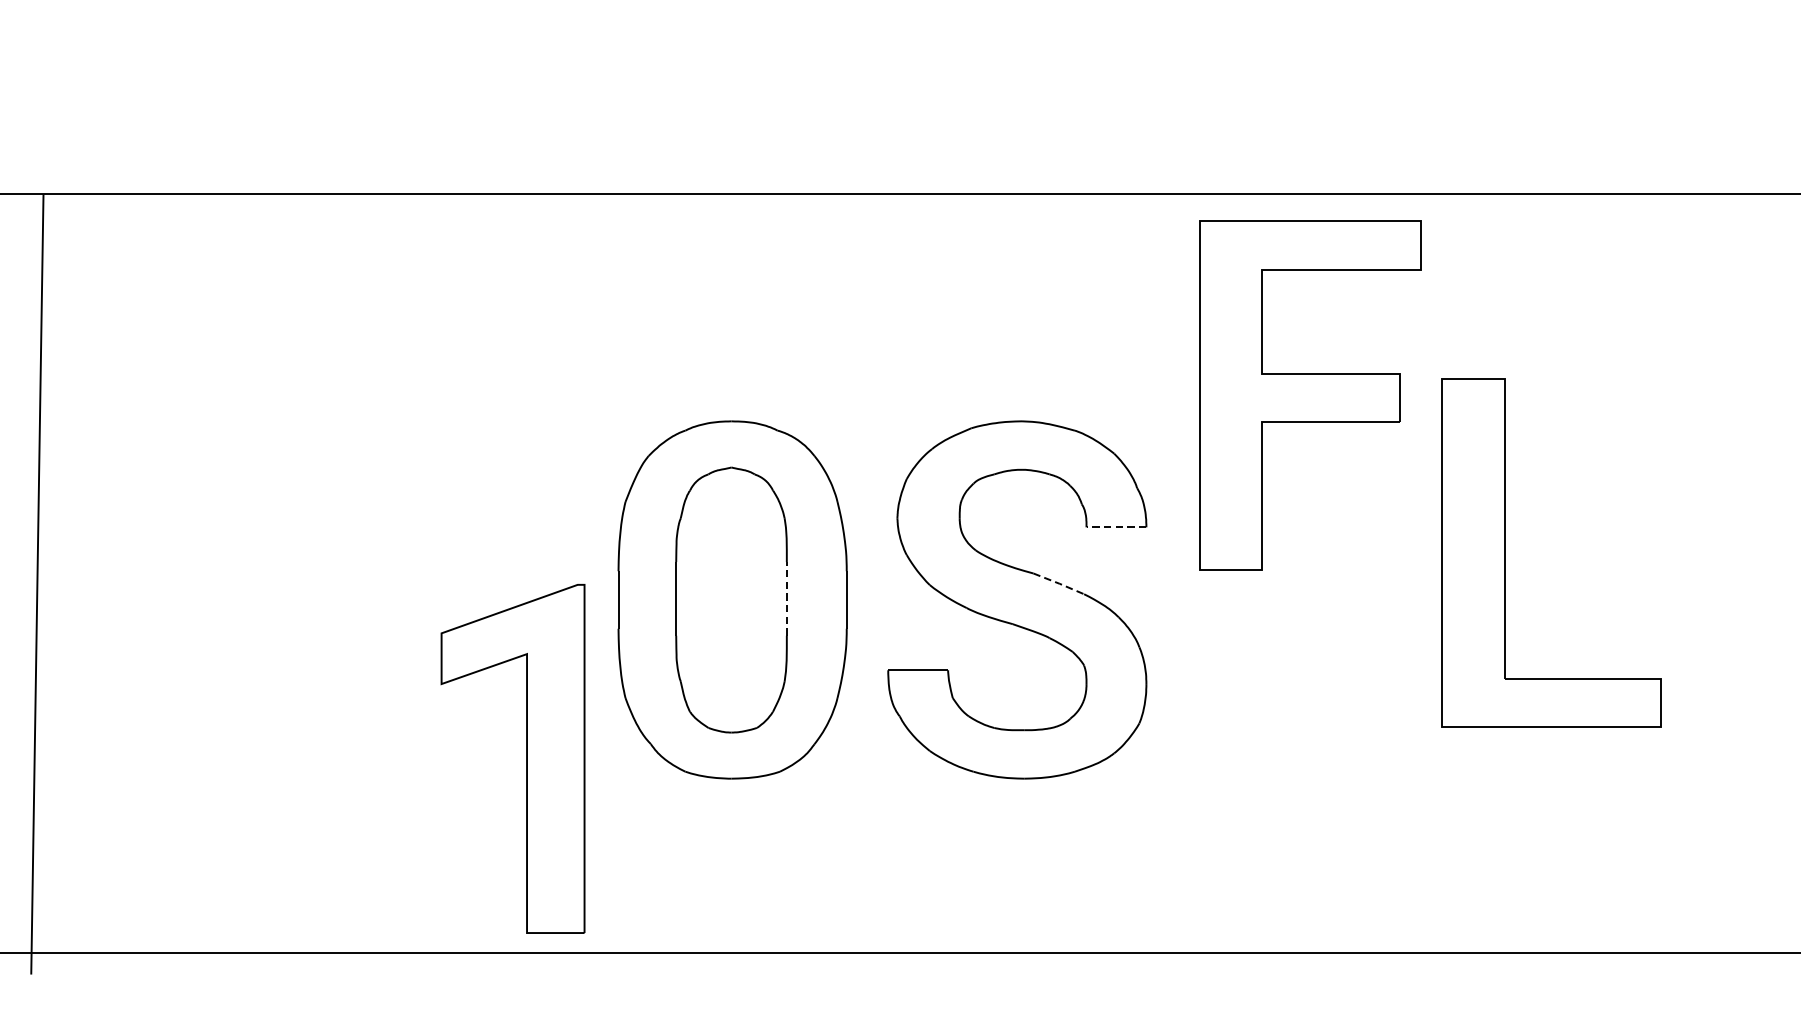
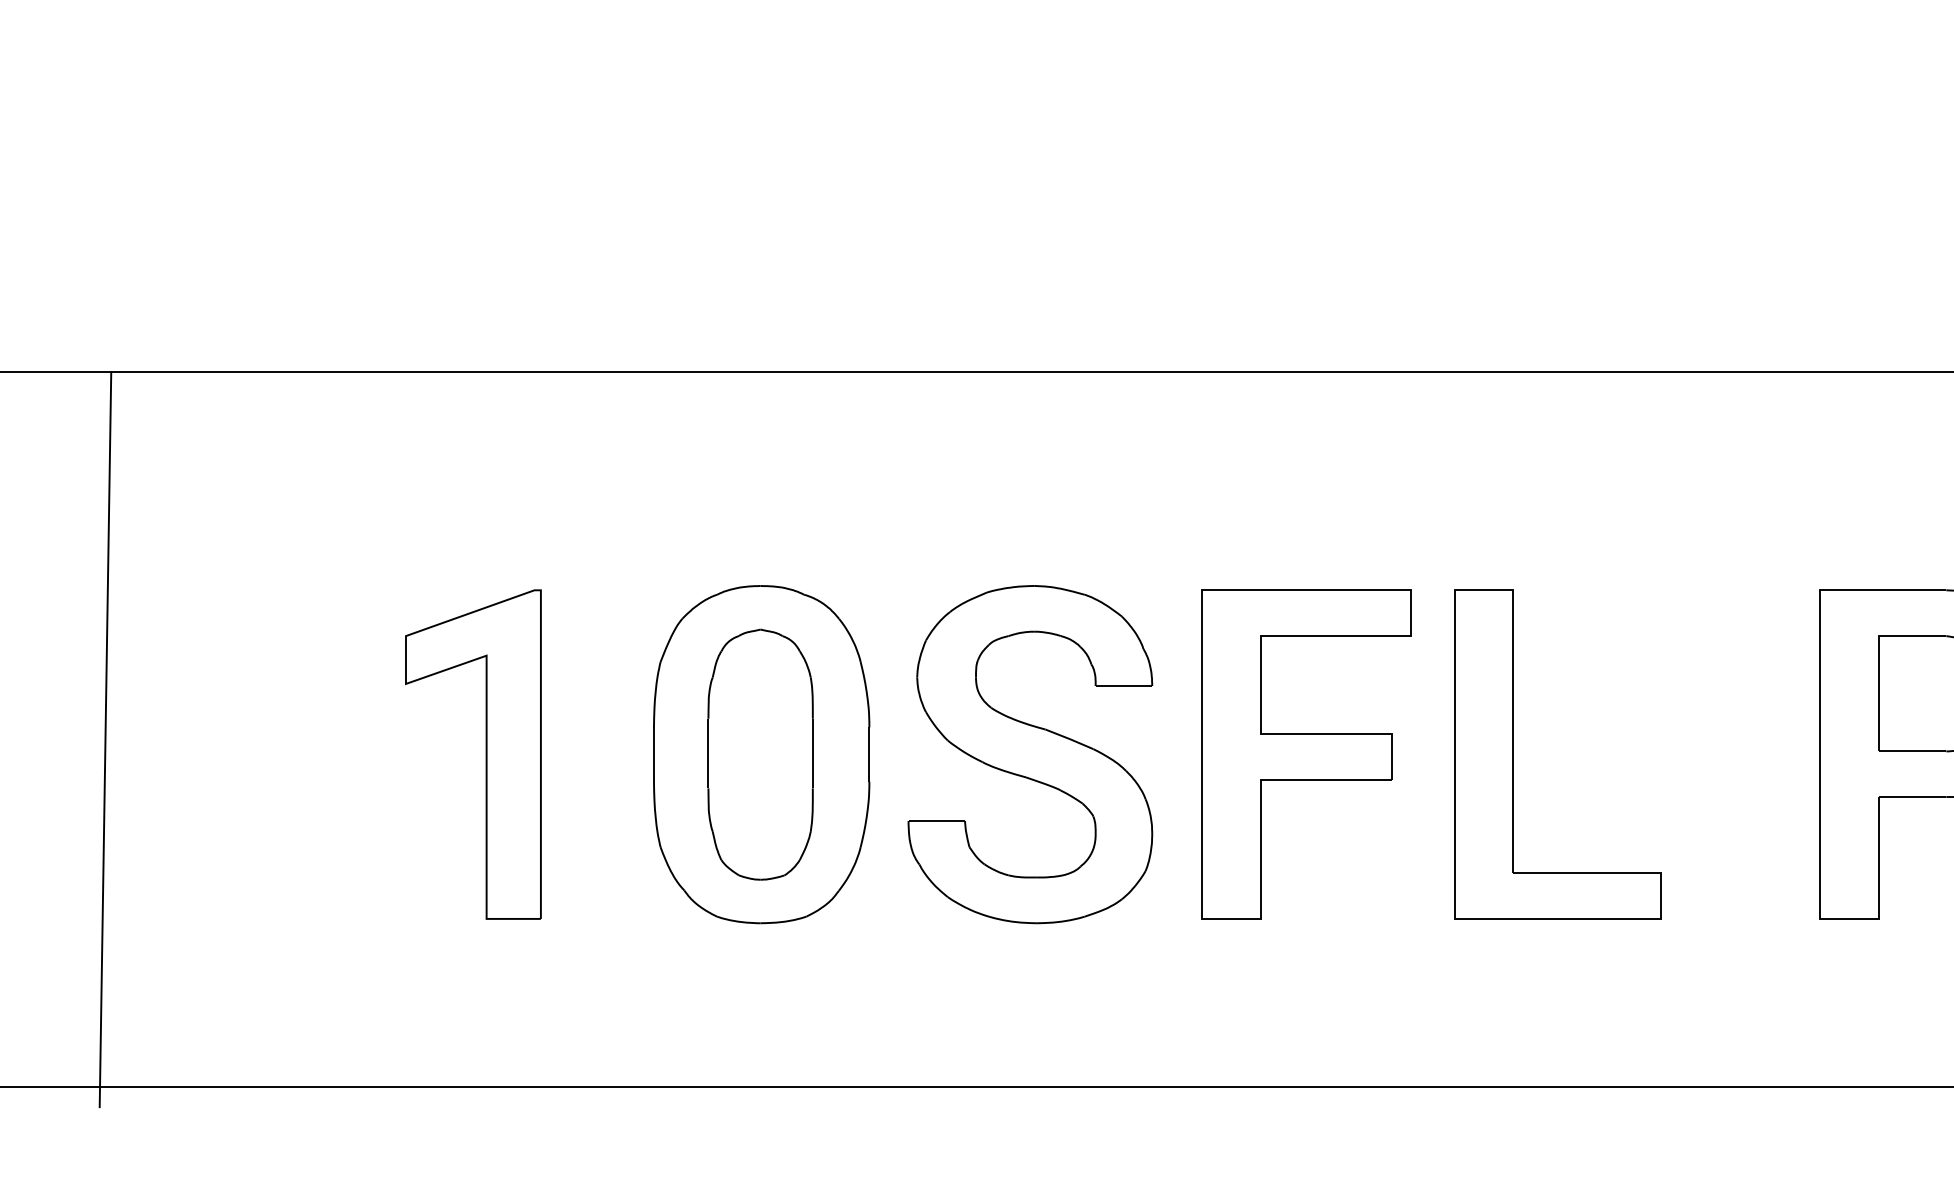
part: (1309, 395) -> (1306, 754), moved
line: (1115, 527) -> (1123, 686), dashed -> solid
part: (1504, 553) -> (1513, 754), moved
line: (1059, 583) -> (1070, 739), dashed -> solid
line: (786, 598) -> (812, 753), dashed -> solid
part: (525, 758) -> (485, 754), moved

